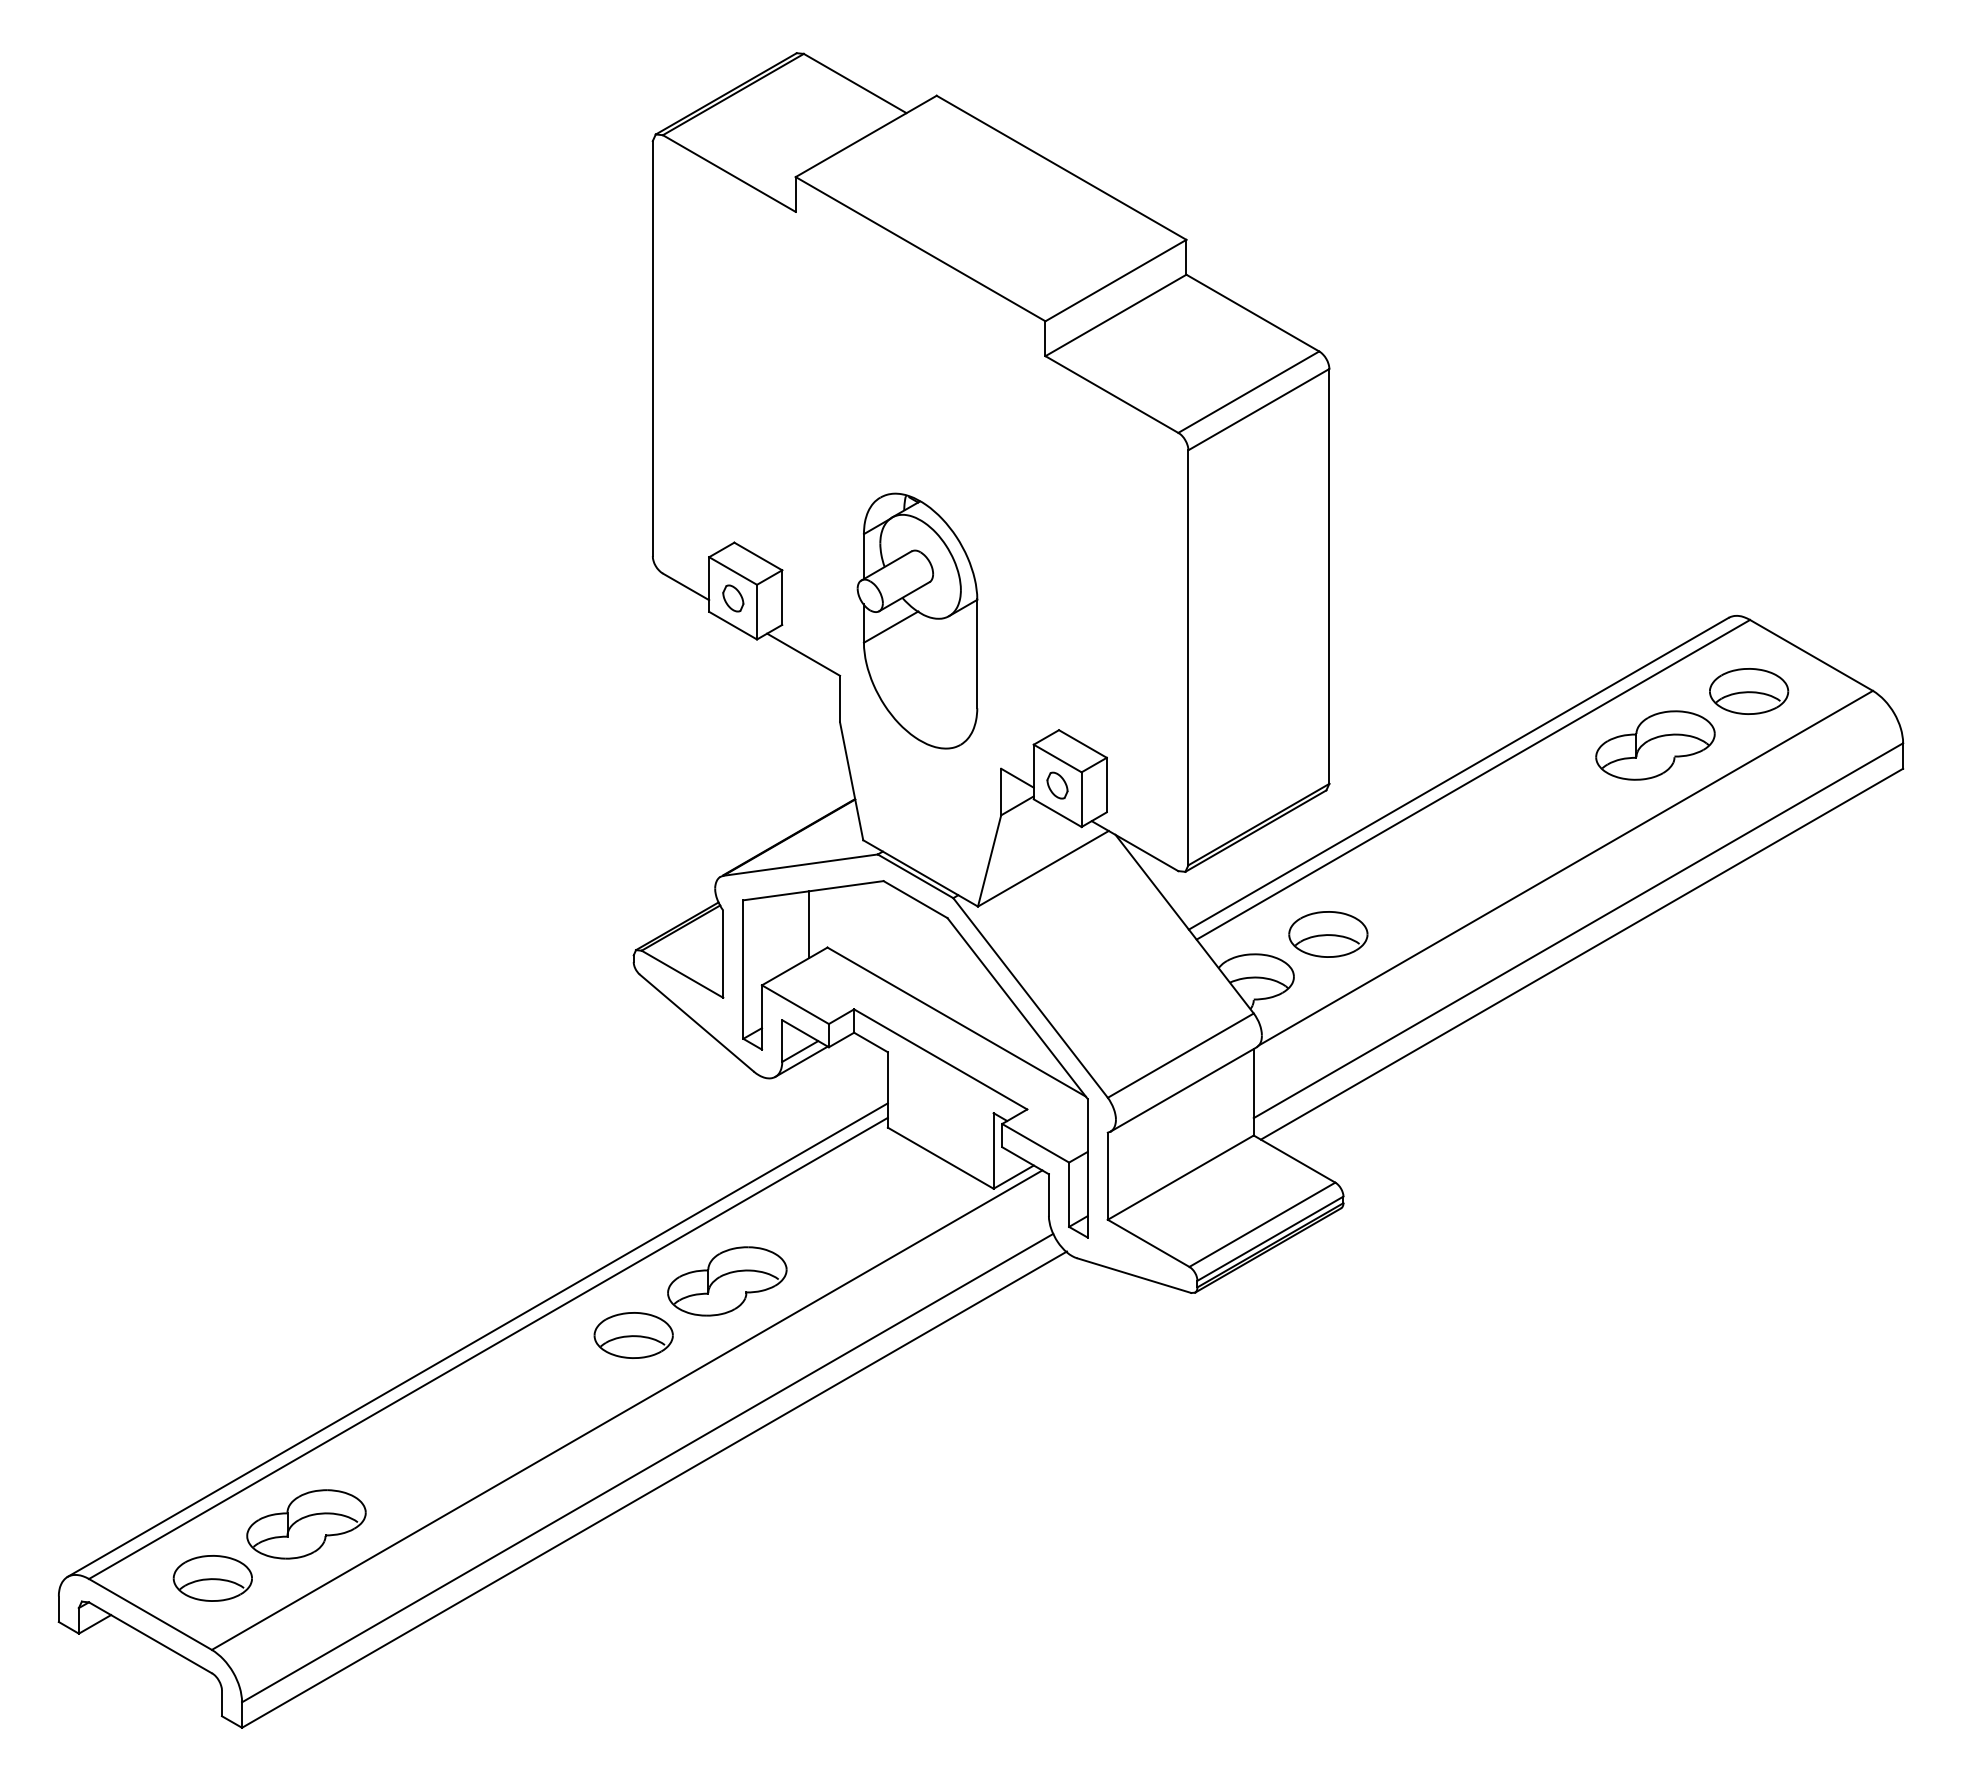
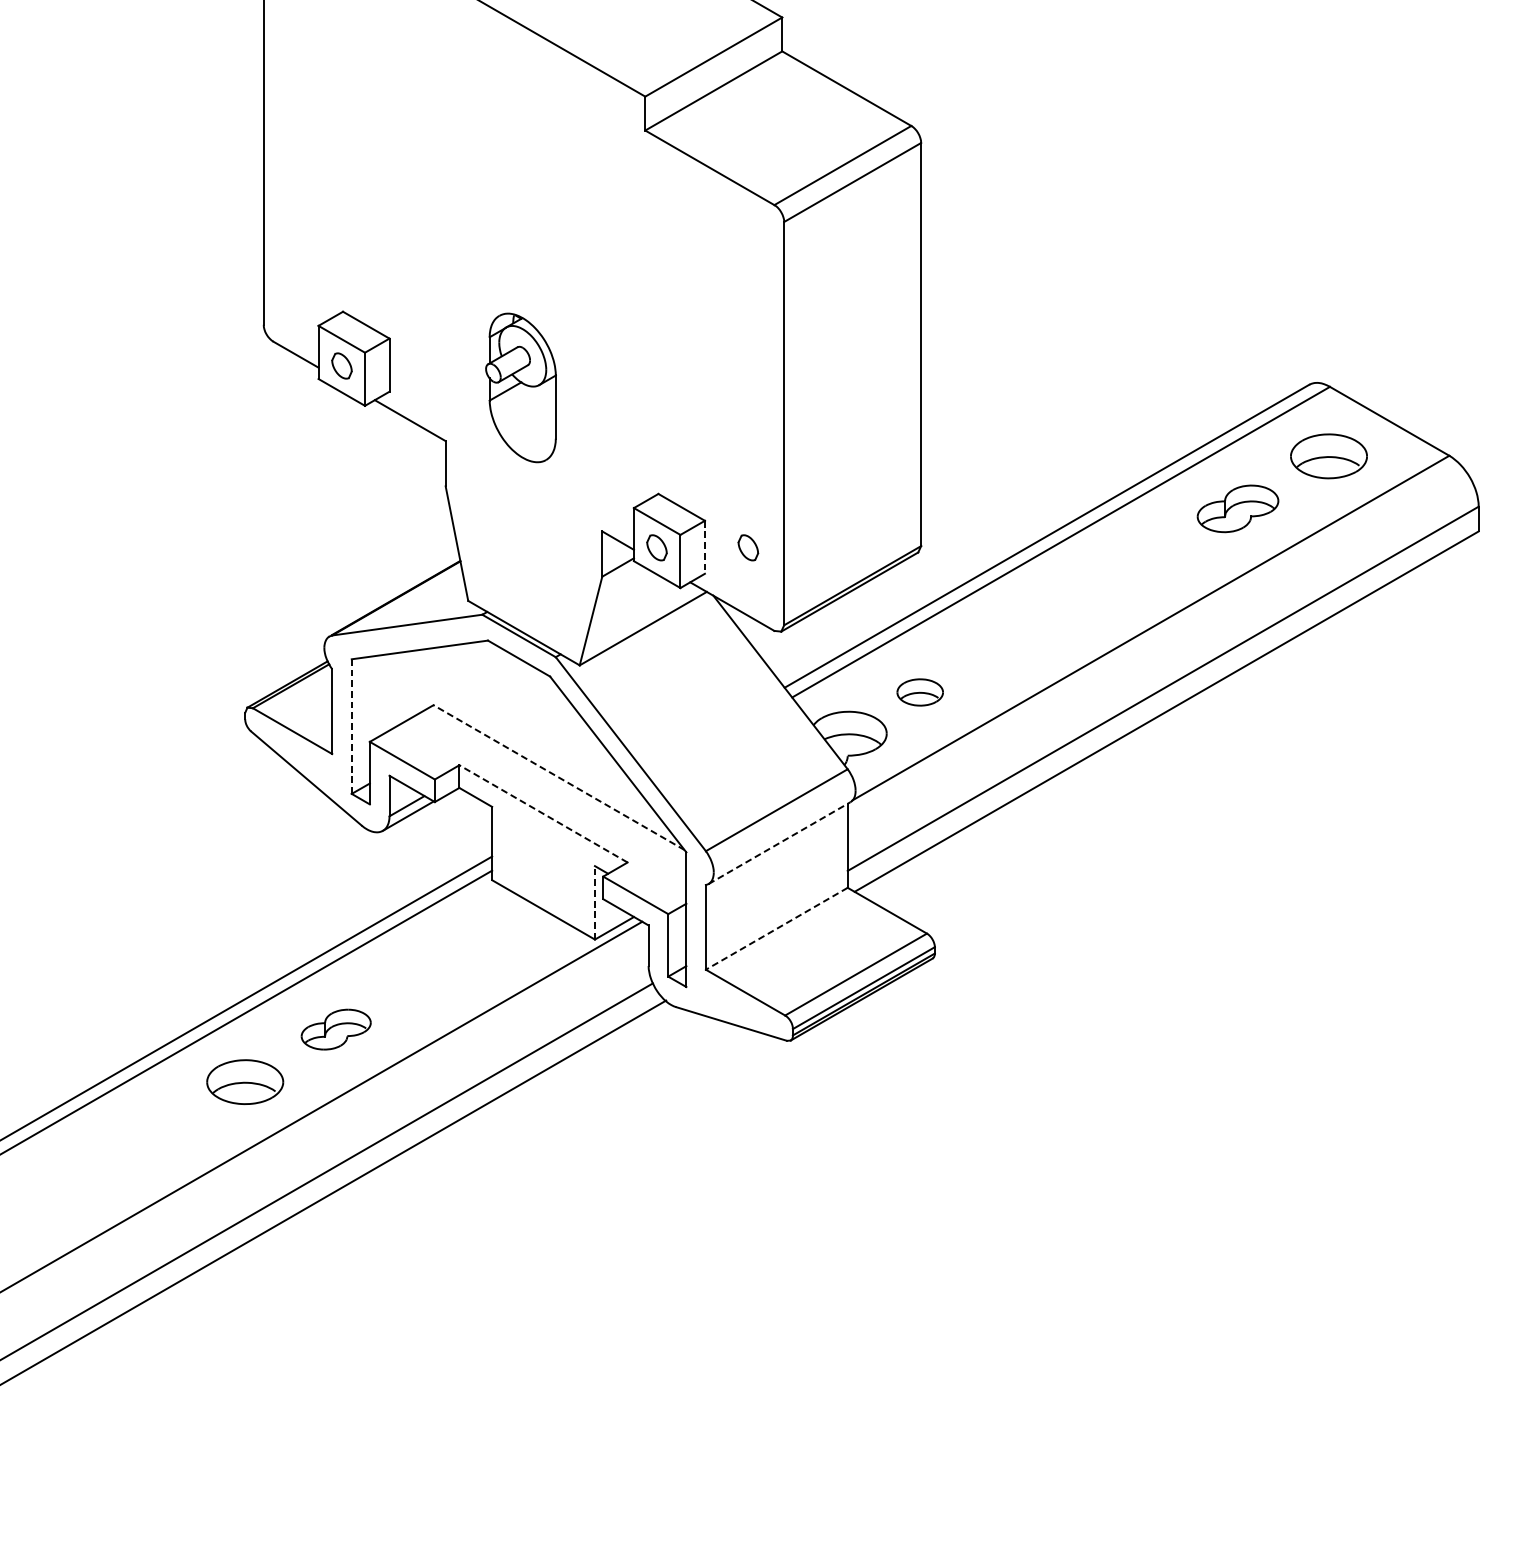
part: (917, 620) -> (520, 387), size x0.6
part: (1655, 745) -> (1238, 508), size x0.7
line: (1106, 785) -> (704, 547), solid -> dashed
part: (1151, 785) -> (748, 547), added
line: (808, 924) -> (415, 682), removed
part: (1328, 934) -> (920, 692), size x0.6
line: (743, 969) -> (351, 726), solid -> dashed
line: (956, 1021) -> (558, 777), solid -> dashed
line: (940, 1059) -> (543, 813), solid -> dashed
line: (1184, 1089) -> (780, 843), solid -> dashed
line: (993, 1150) -> (594, 902), solid -> dashed
line: (1180, 1177) -> (776, 928), solid -> dashed
part: (727, 1281) -> (336, 1029), size x0.6

